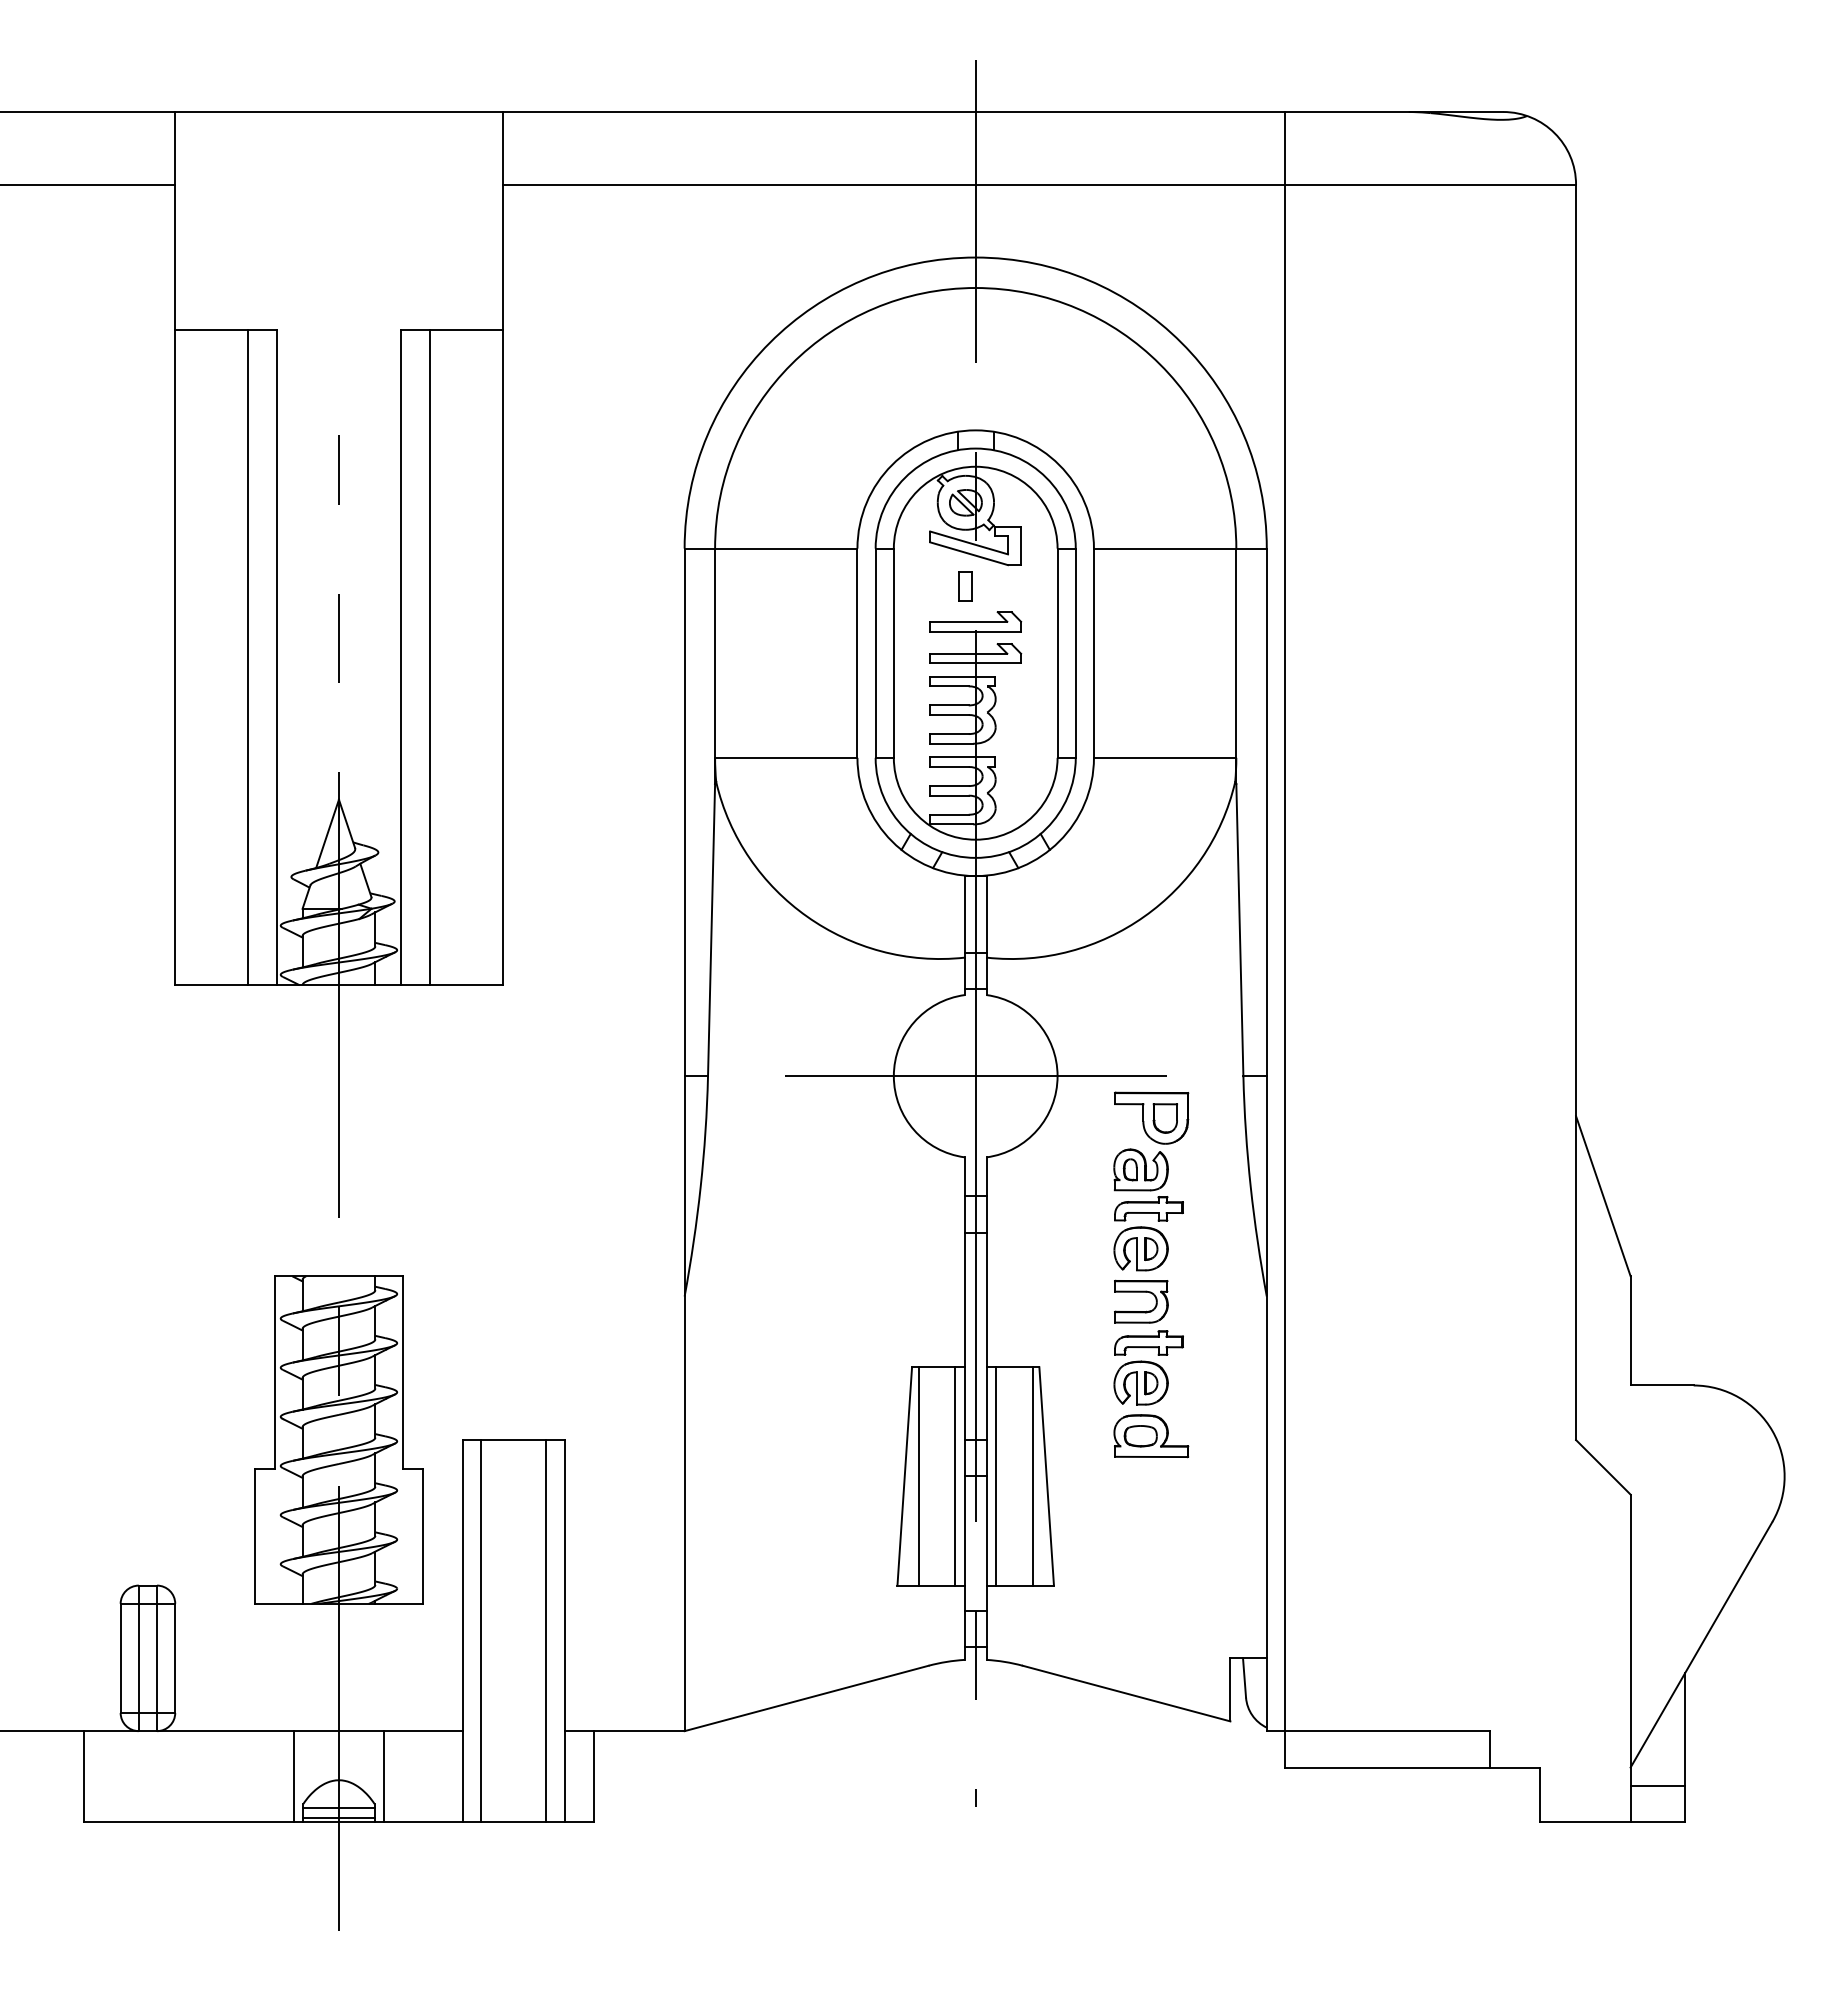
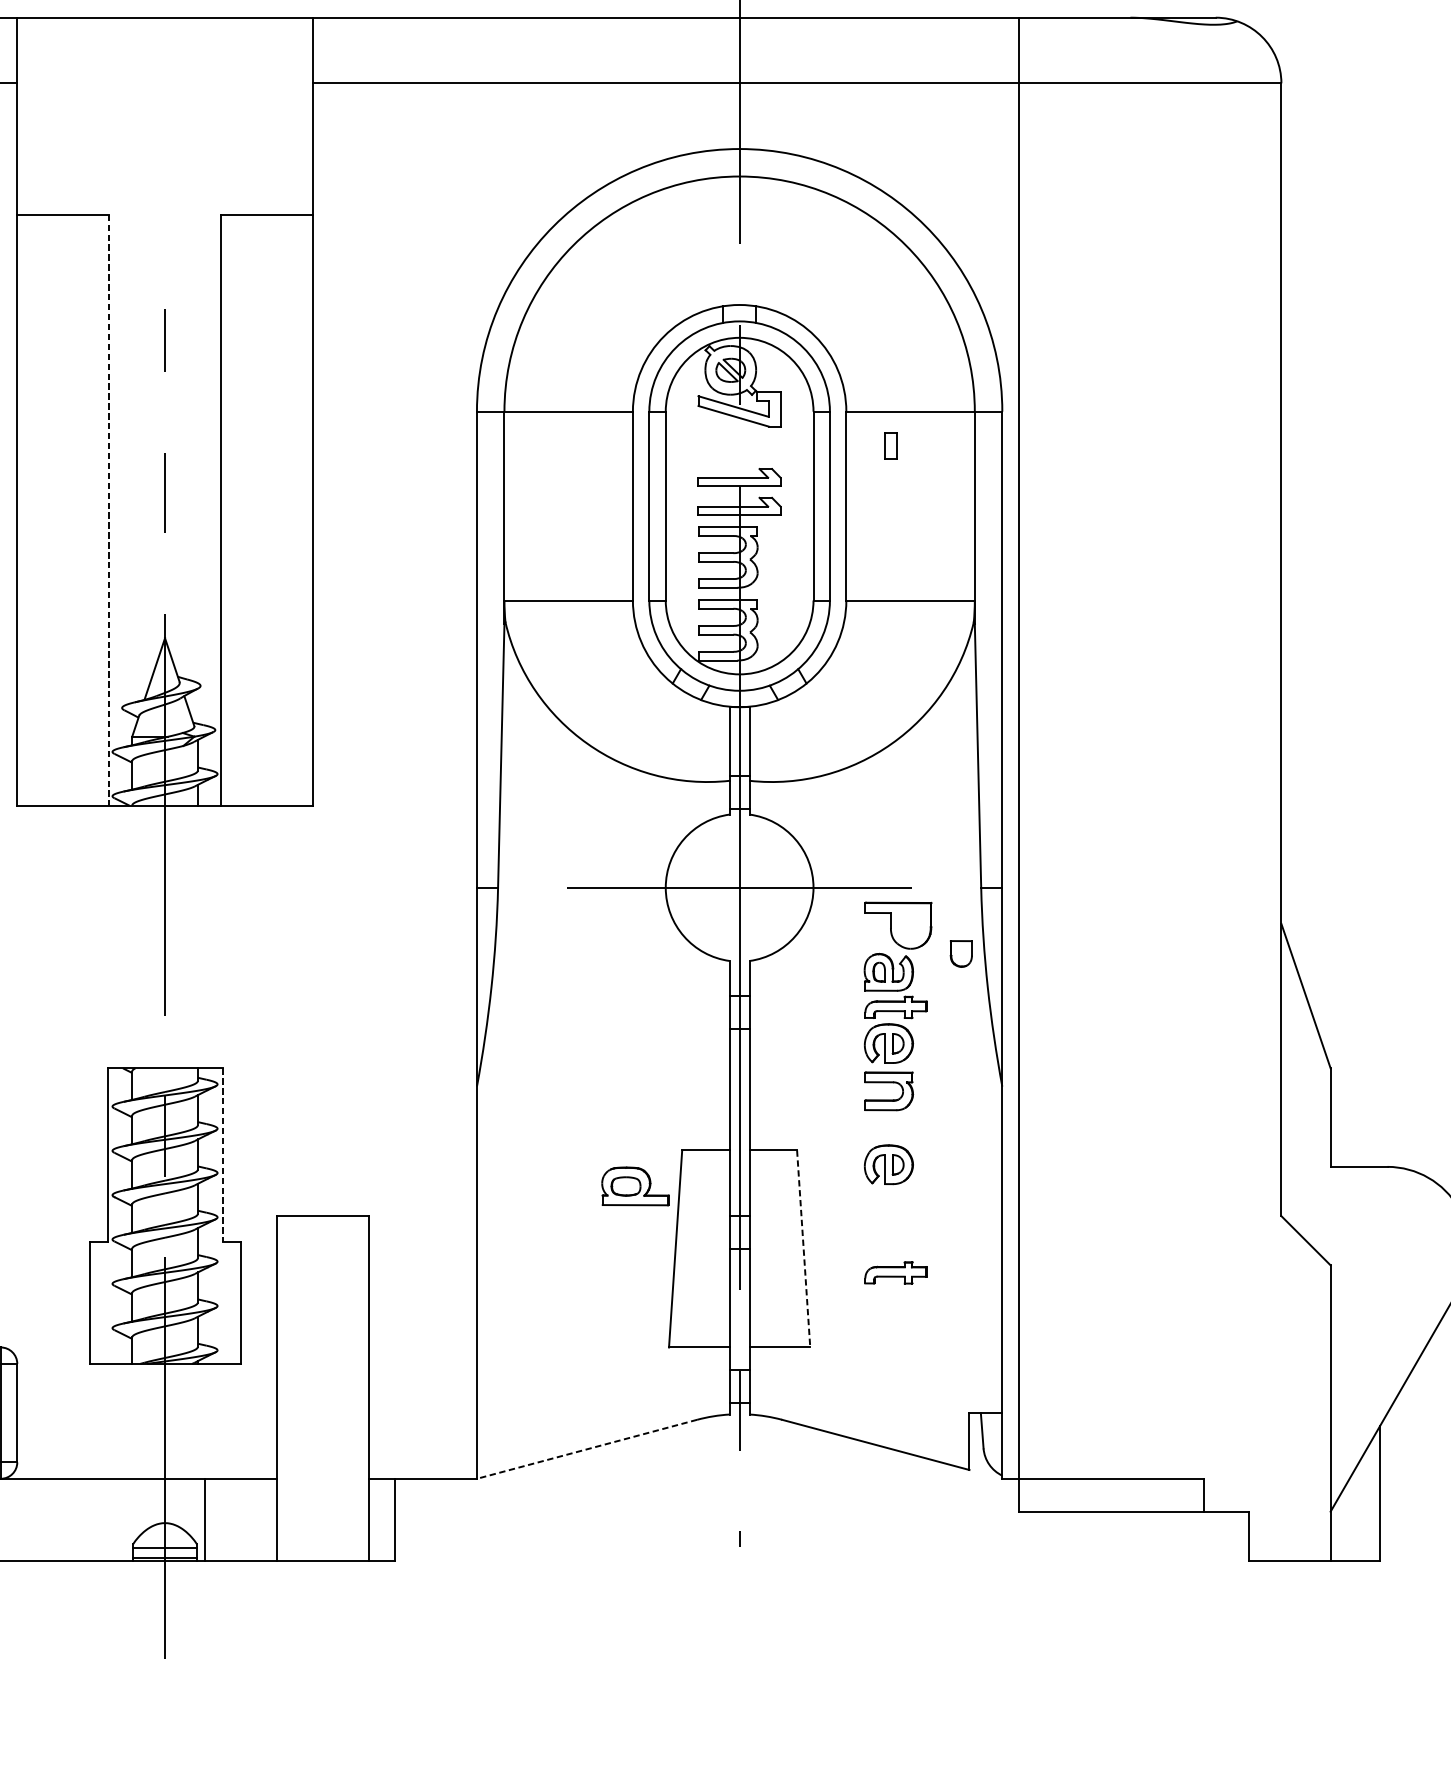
part: (965, 586) -> (891, 445), moved
line: (248, 657) -> (83, 509), removed
line: (429, 657) -> (246, 509), removed
line: (277, 658) -> (109, 510), solid -> dashed
part: (1164, 1118) -> (960, 953), moved
part: (1148, 1342) -> (895, 1272), moved
line: (402, 1373) -> (222, 1156), solid -> dashed
part: (1151, 1436) -> (635, 1186), moved
line: (918, 1476) -> (688, 1249), removed
line: (955, 1476) -> (721, 1249), removed
line: (996, 1476) -> (758, 1249), removed
line: (1032, 1476) -> (790, 1249), removed
line: (1046, 1476) -> (803, 1249), solid -> dashed
line: (480, 1631) -> (292, 1388), removed
line: (546, 1631) -> (352, 1388), removed
line: (806, 1698) -> (586, 1449), solid -> dashed
line: (294, 1776) -> (124, 1519), removed
line: (1657, 1785) -> (1354, 1527), removed

